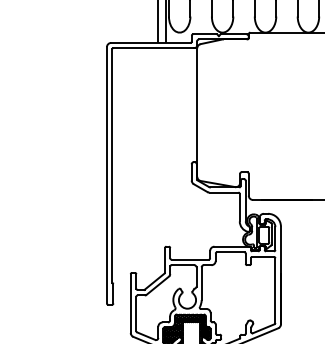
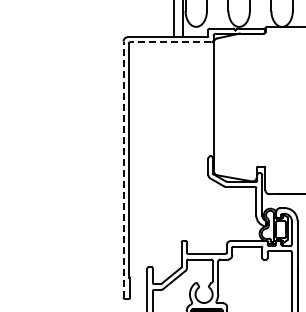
line: (154, 48) -> (171, 42), solid -> dashed
line: (106, 174) -> (123, 168), solid -> dashed

